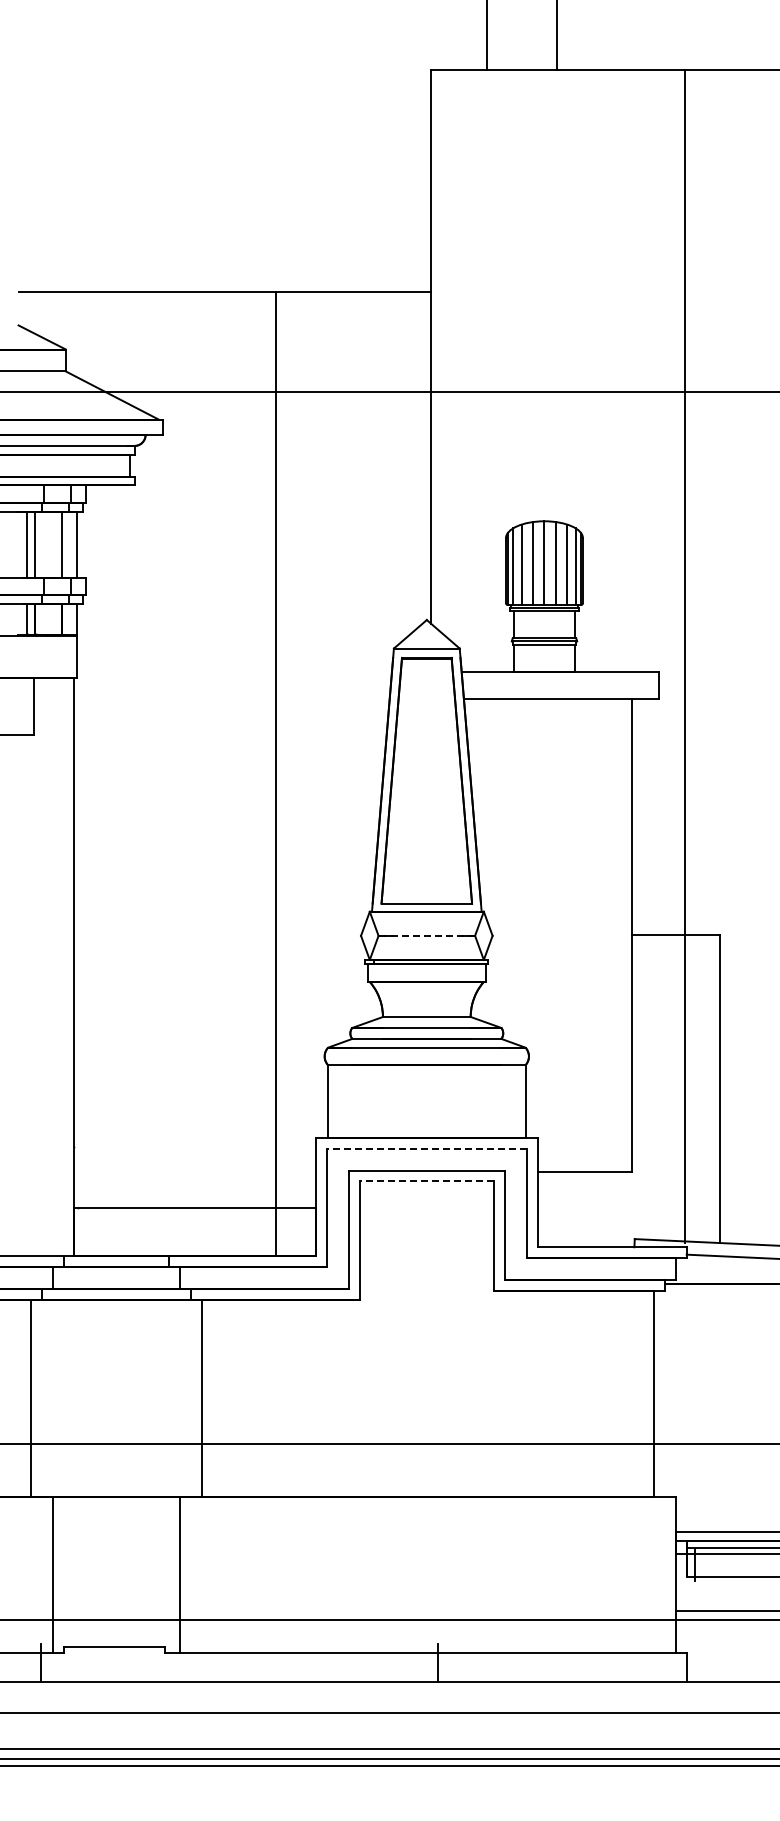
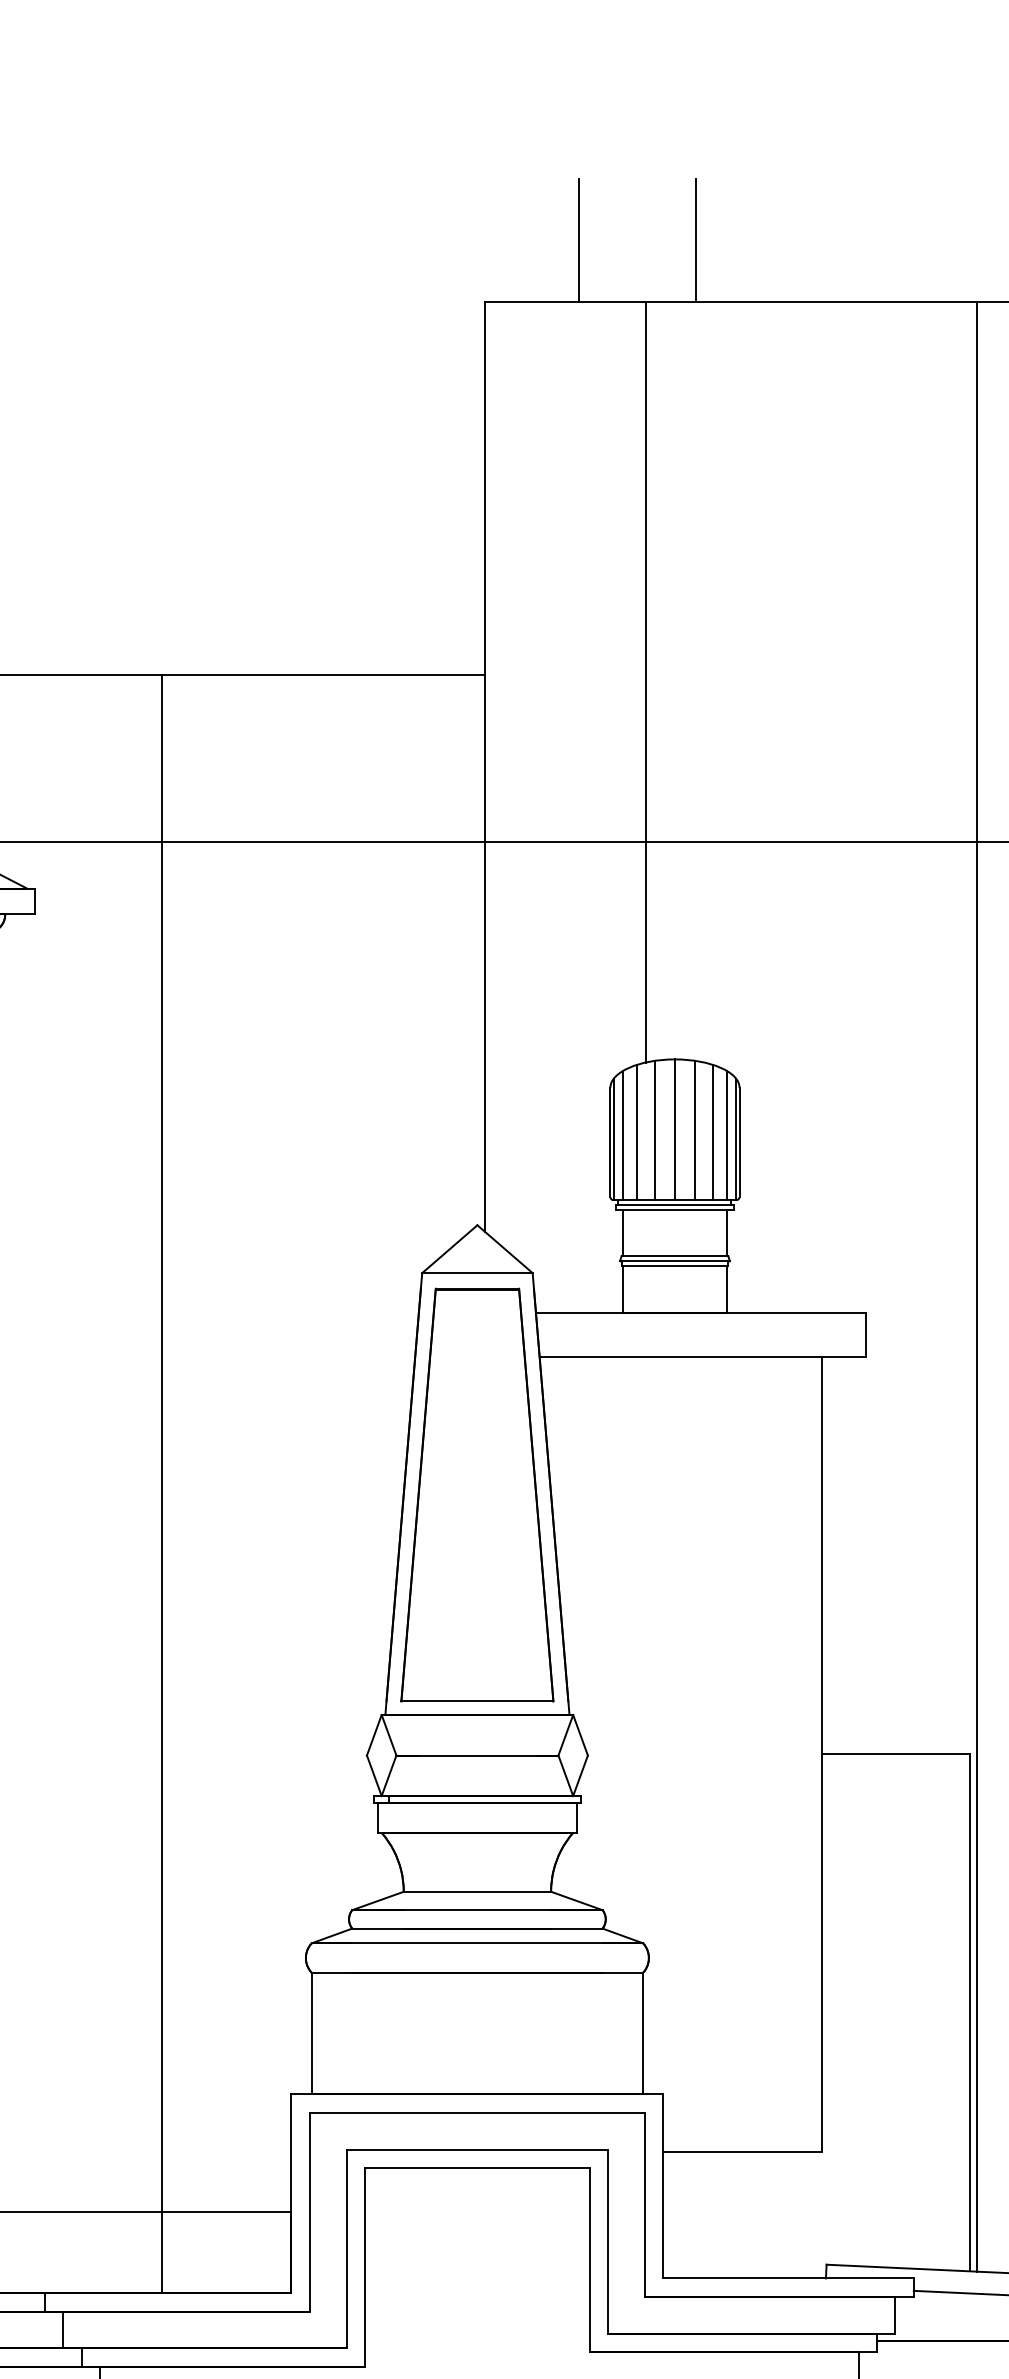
line: (526, 296) -> (644, 681), added
line: (685, 656) -> (977, 1286), moved
line: (276, 774) -> (162, 1484), moved
line: (426, 935) -> (476, 1754), dashed -> solid
line: (426, 1148) -> (476, 2112), dashed -> solid
line: (426, 1181) -> (476, 2167), dashed -> solid

